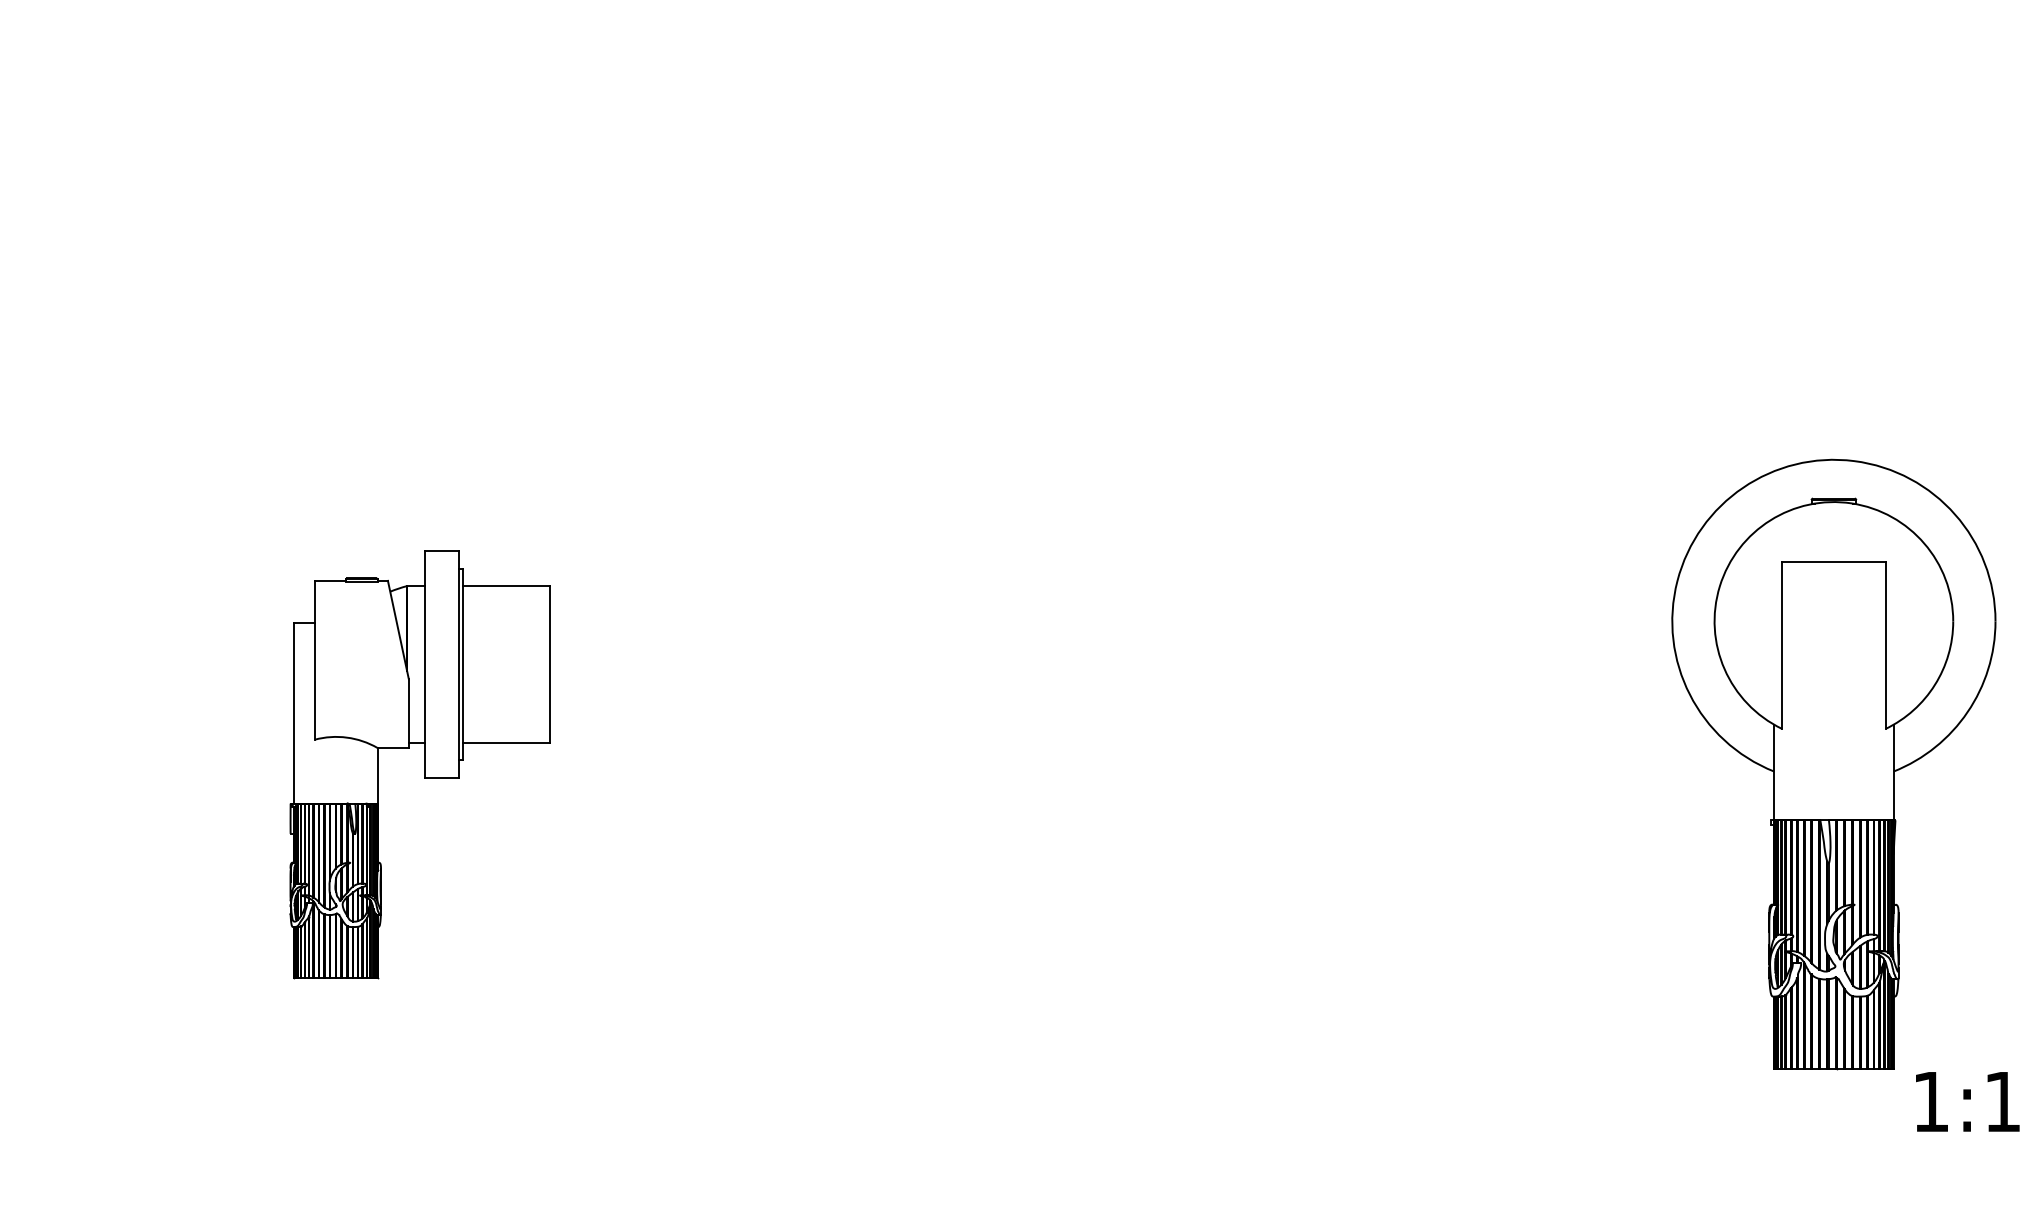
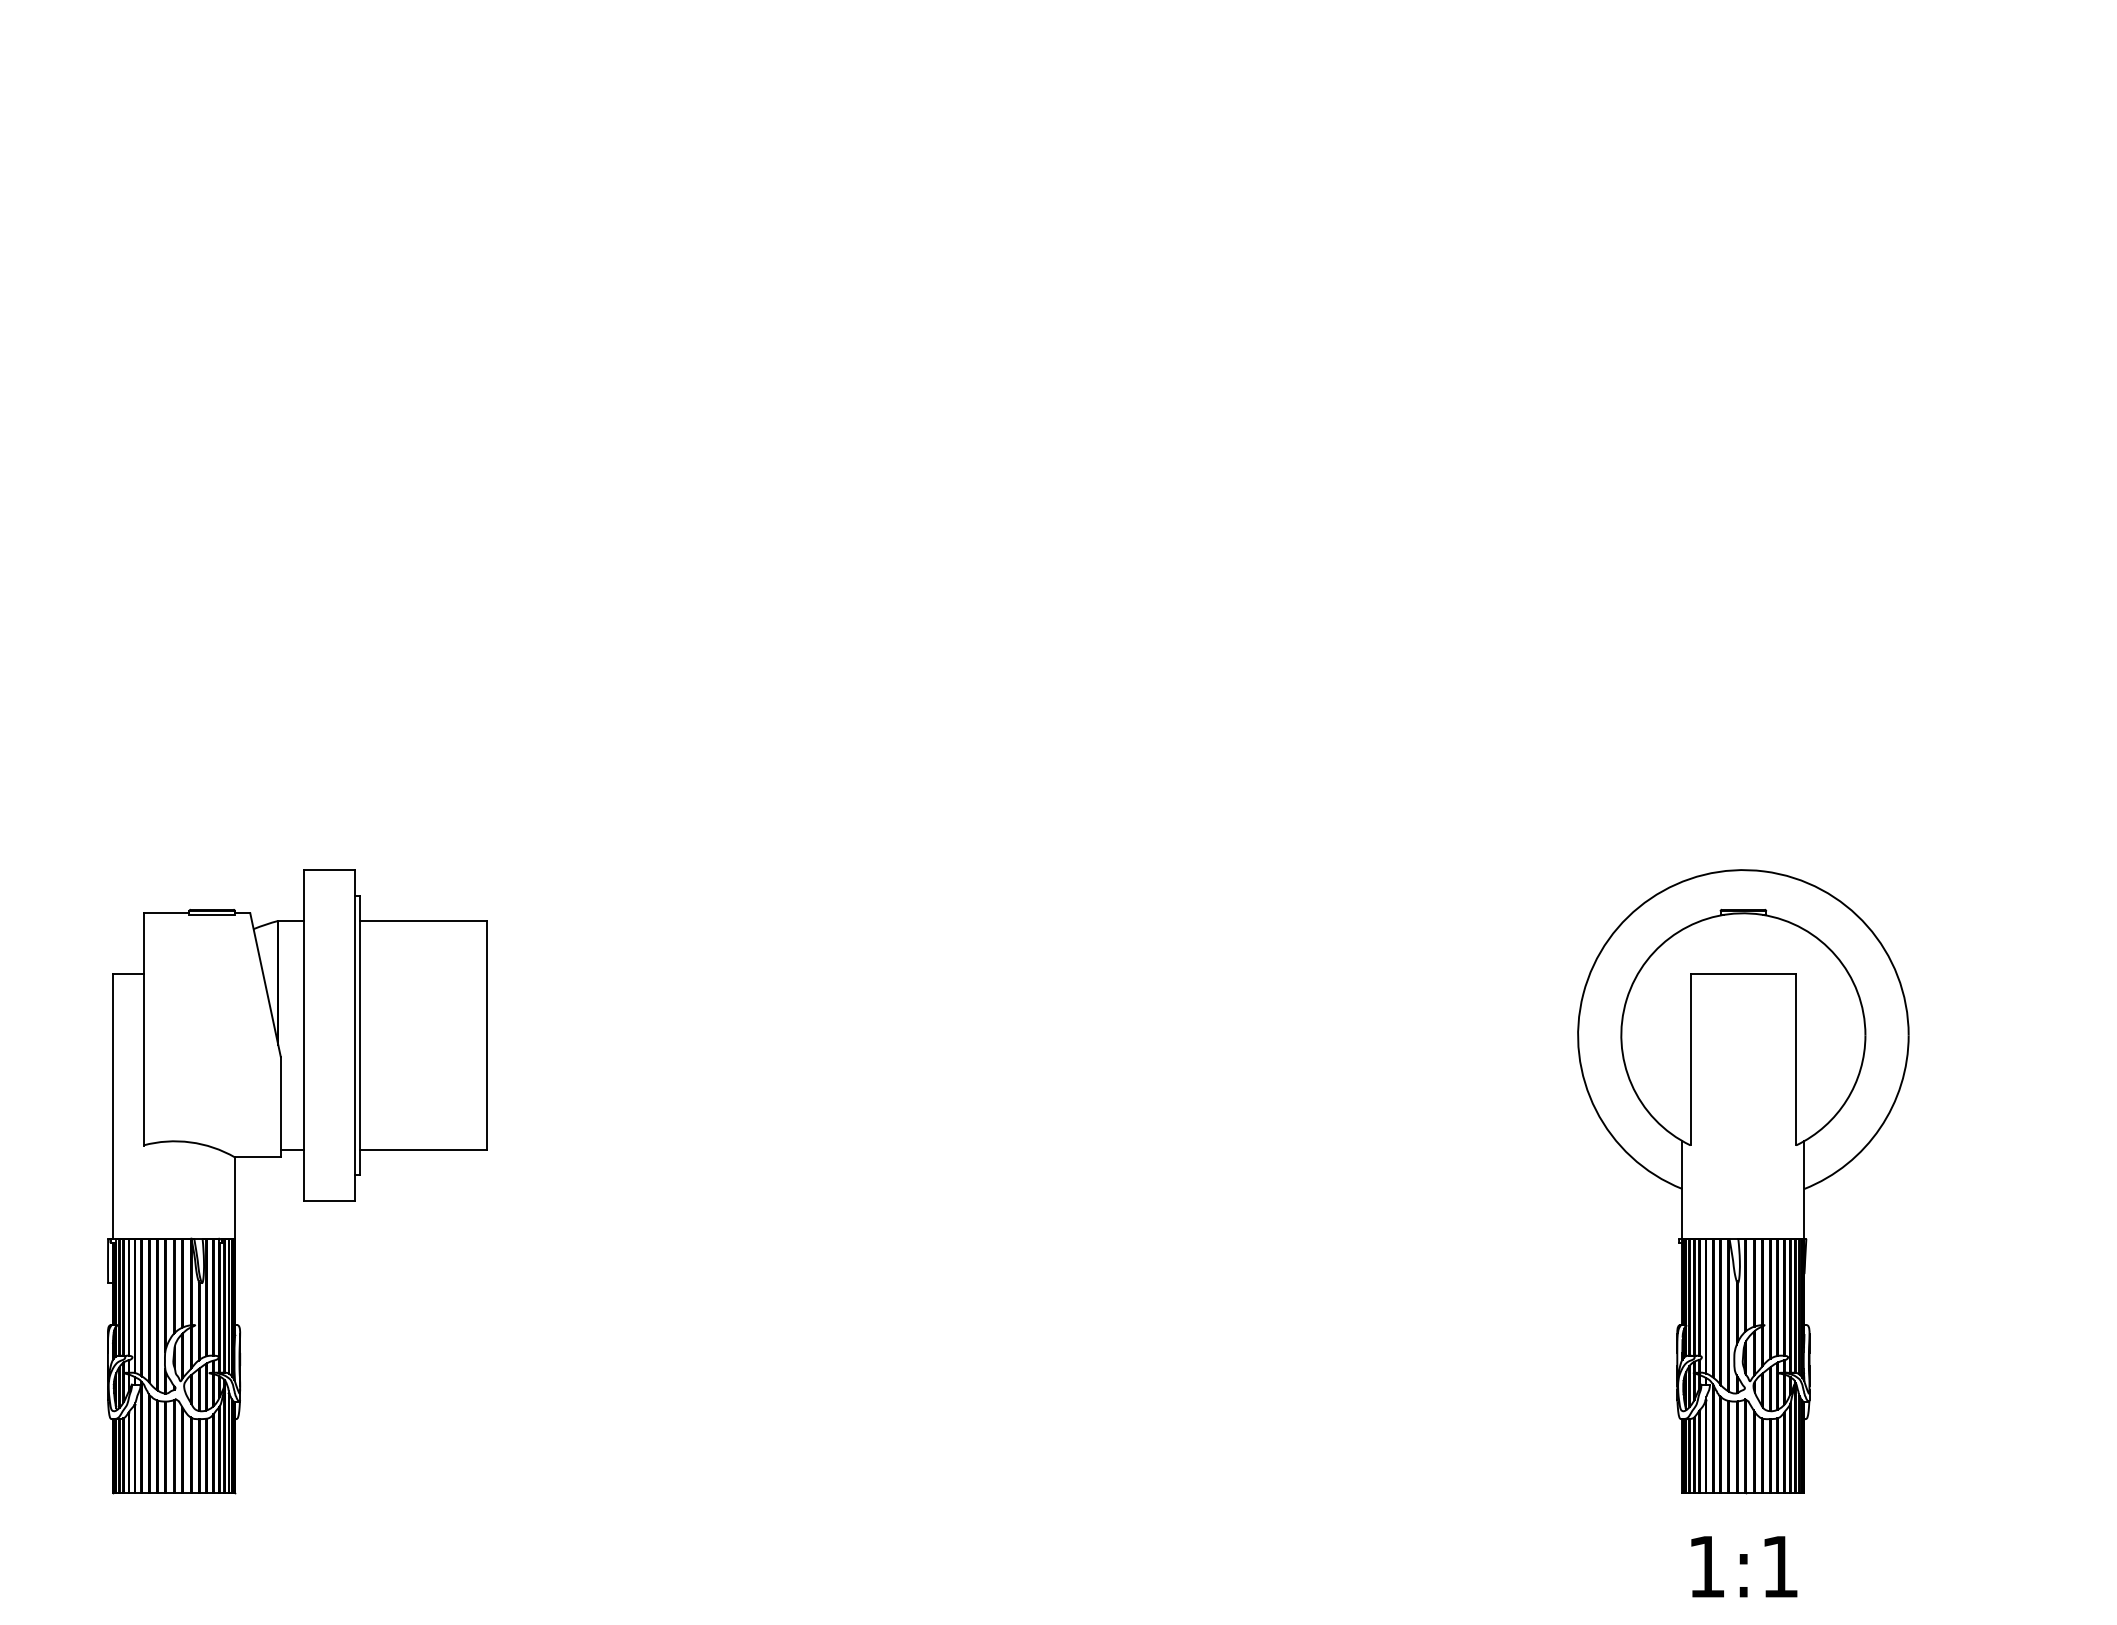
part: (420, 764) -> (297, 1181), size x1.43
text: (1967, 1101) -> (1744, 1566), moved

